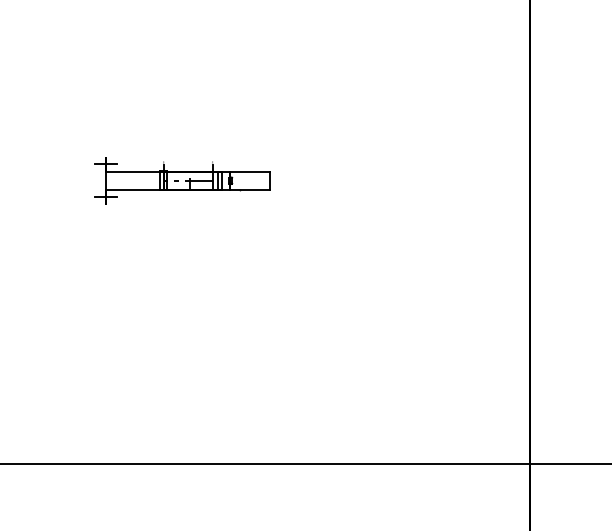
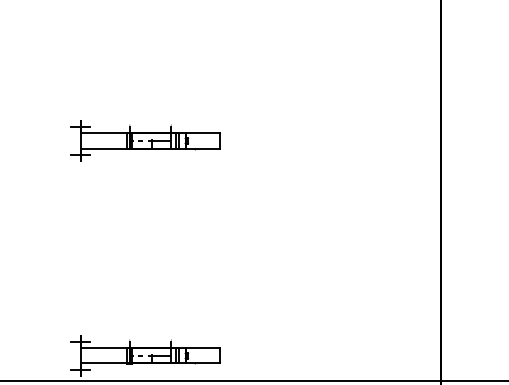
part: (182, 433) -> (145, 355), added

